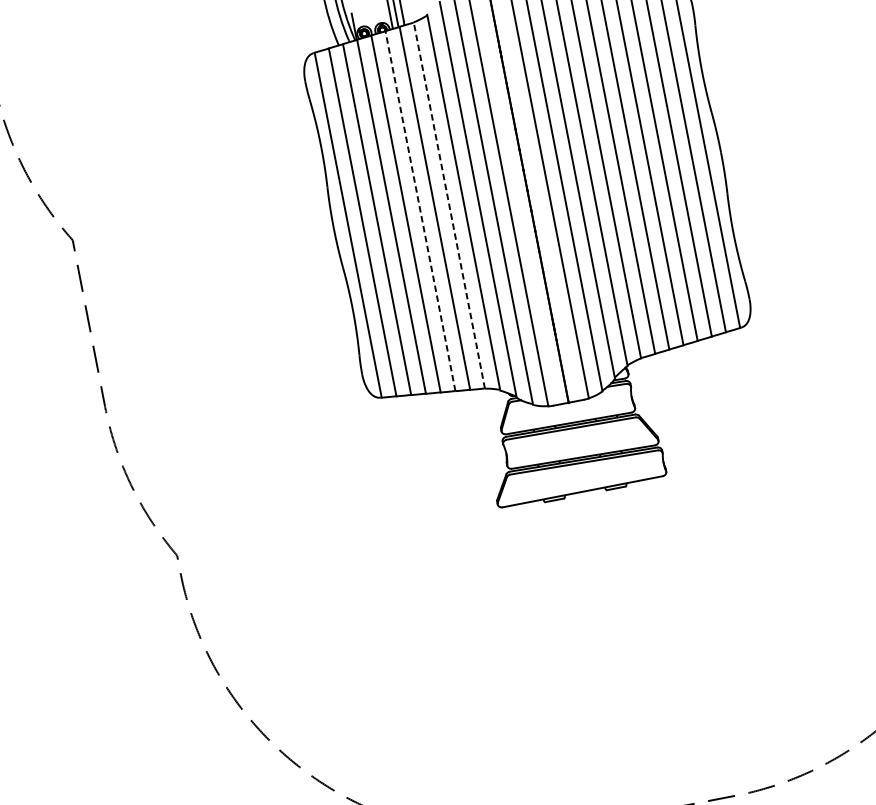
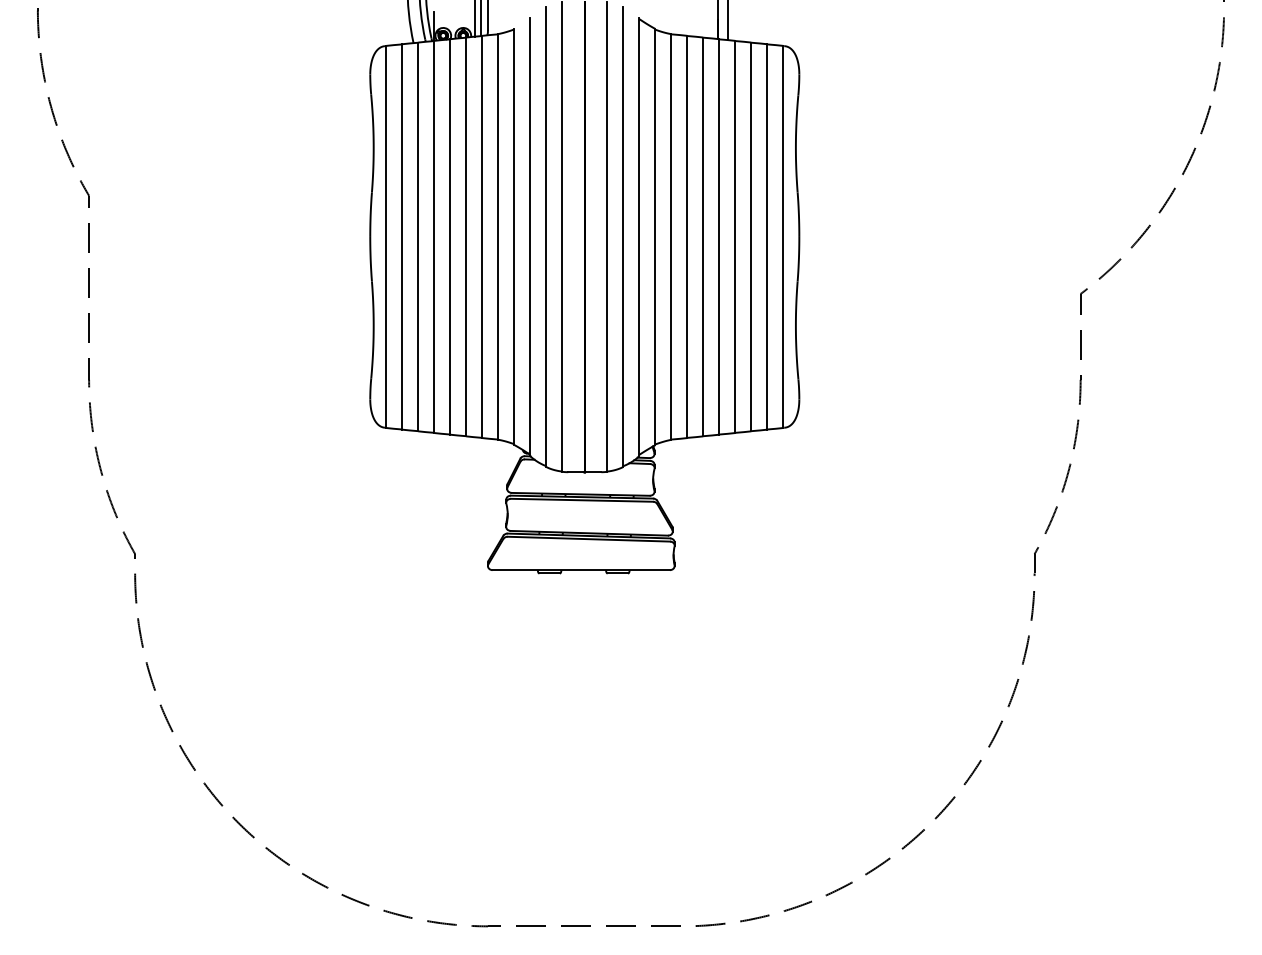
line: (449, 205) -> (498, 236), dashed -> solid
line: (420, 210) -> (466, 236), dashed -> solid

